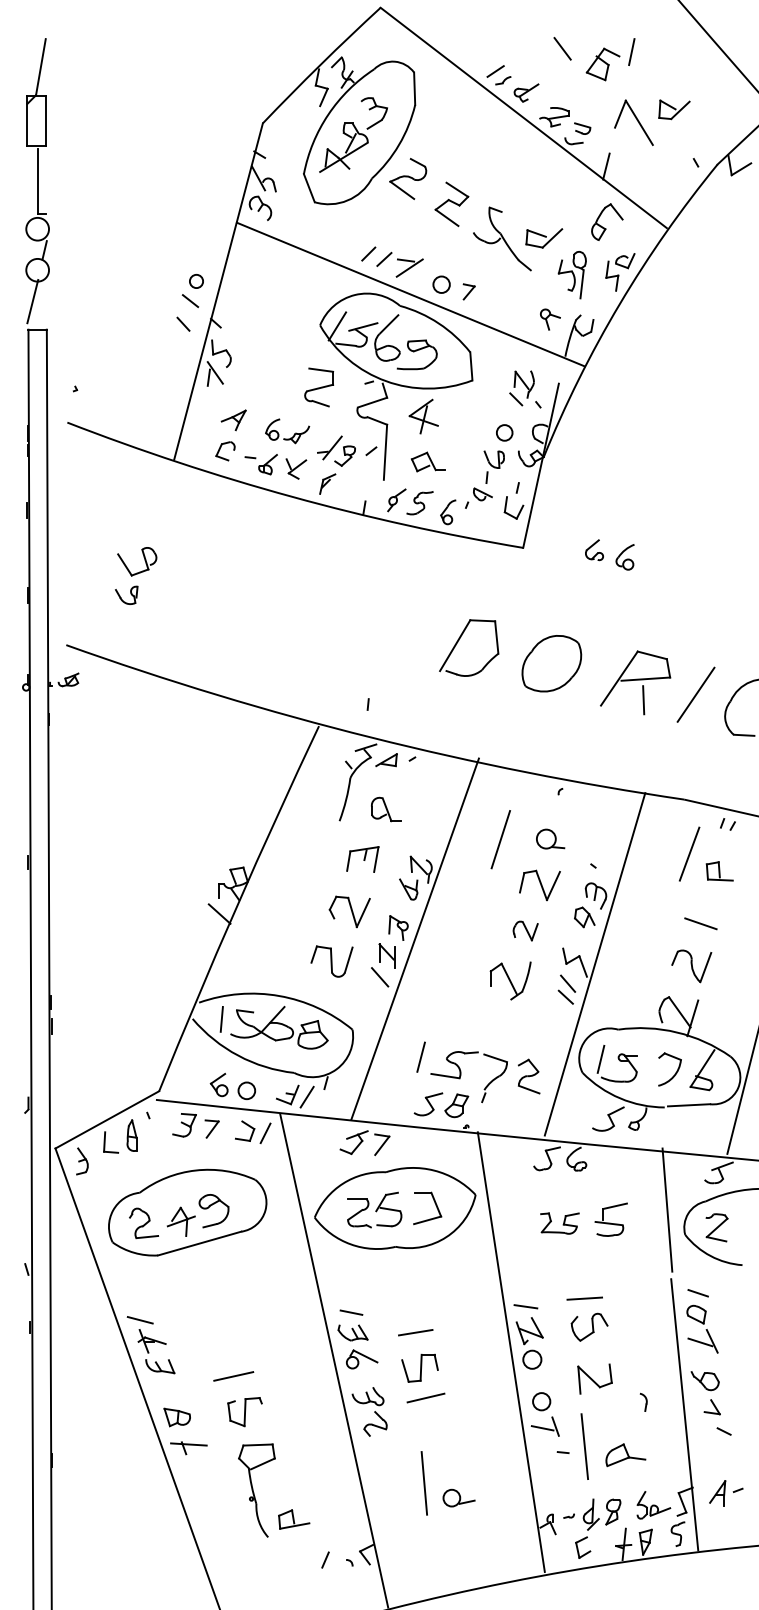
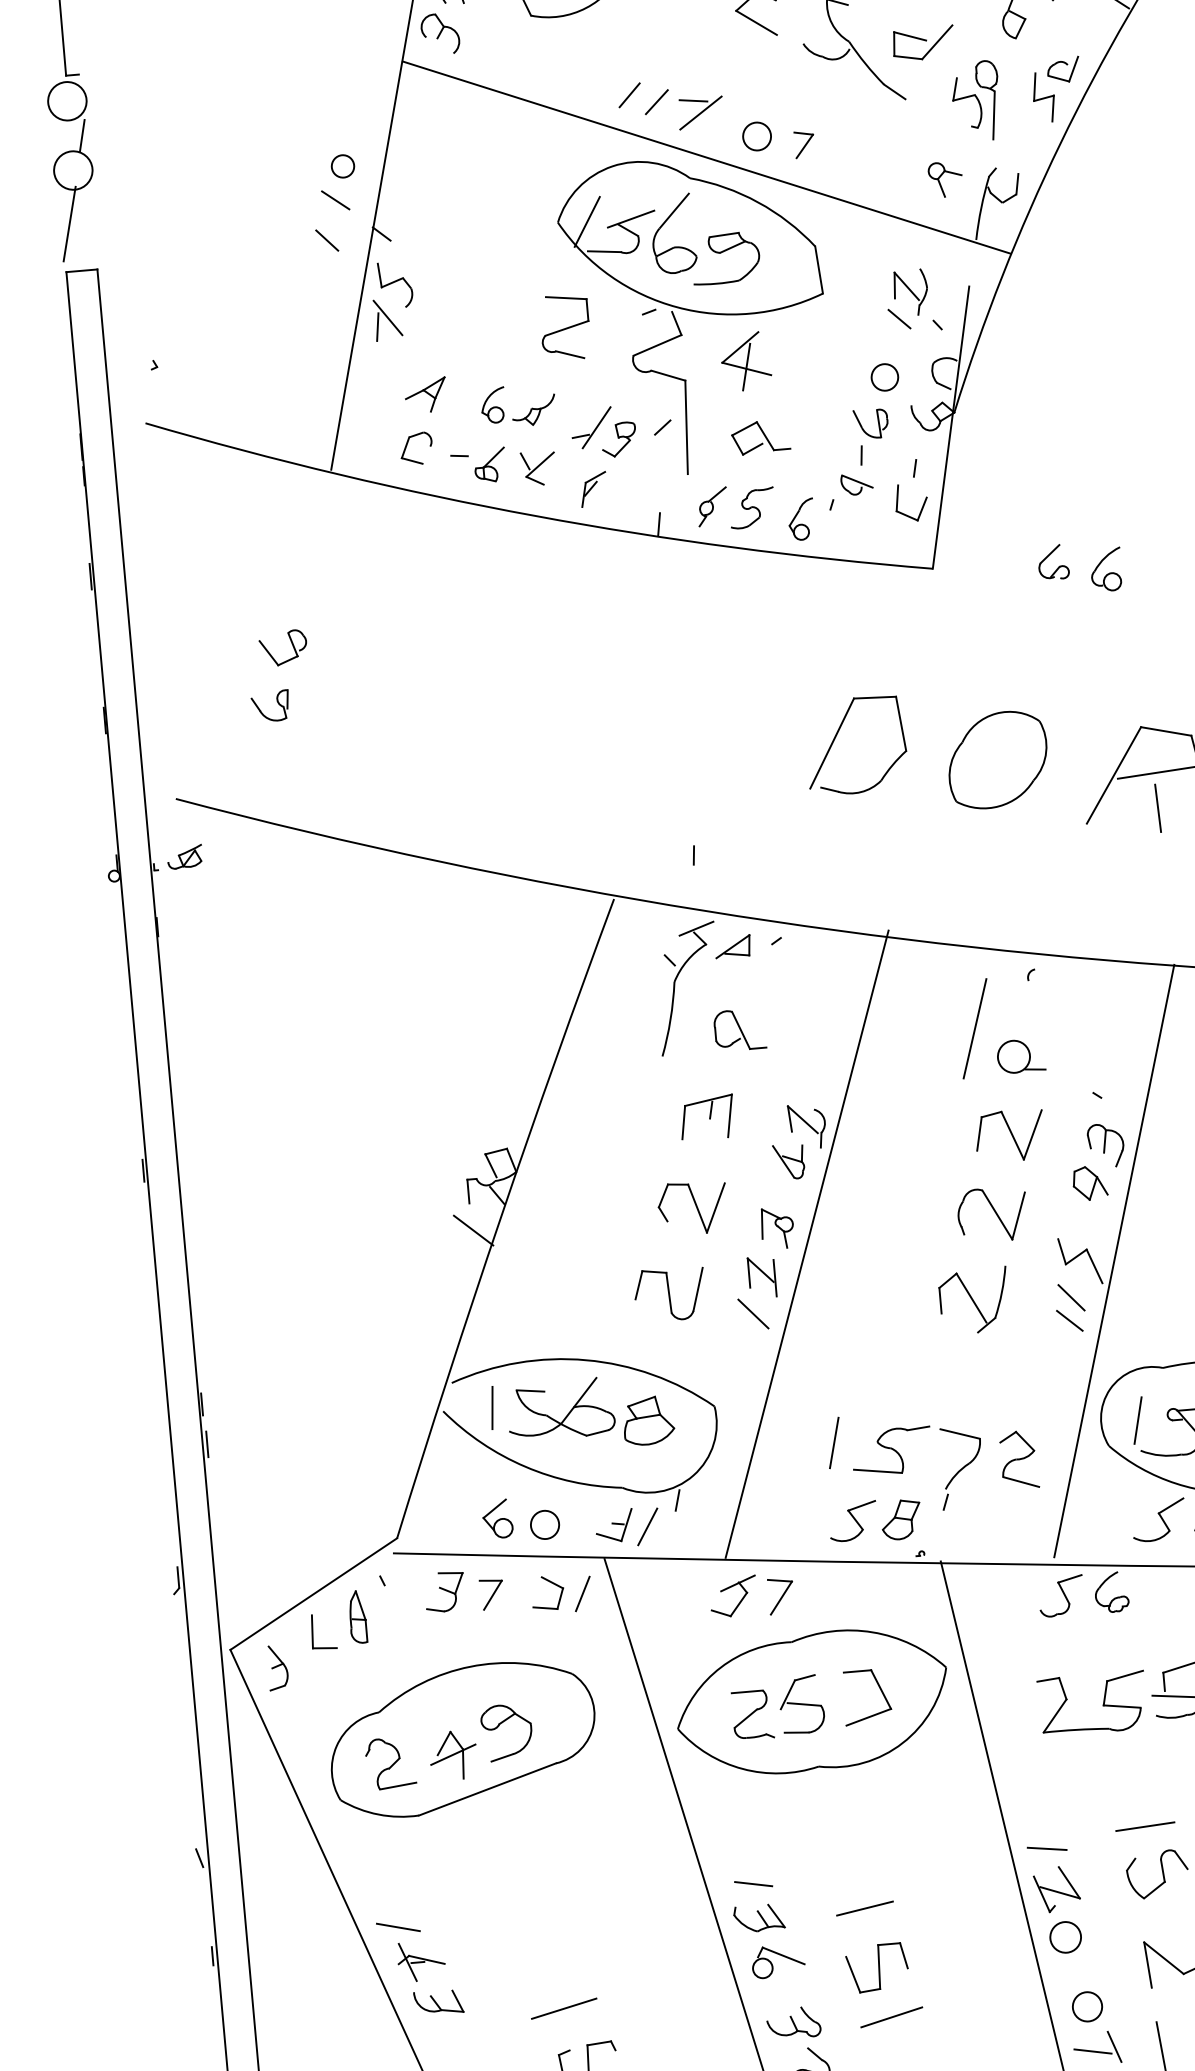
part: (136, 561) -> (282, 647), size x0.71
line: (500, 839) -> (974, 1028), moved
part: (525, 930) -> (992, 1214), size x1.67
part: (559, 1223) -> (1091, 1703), size x1.67

